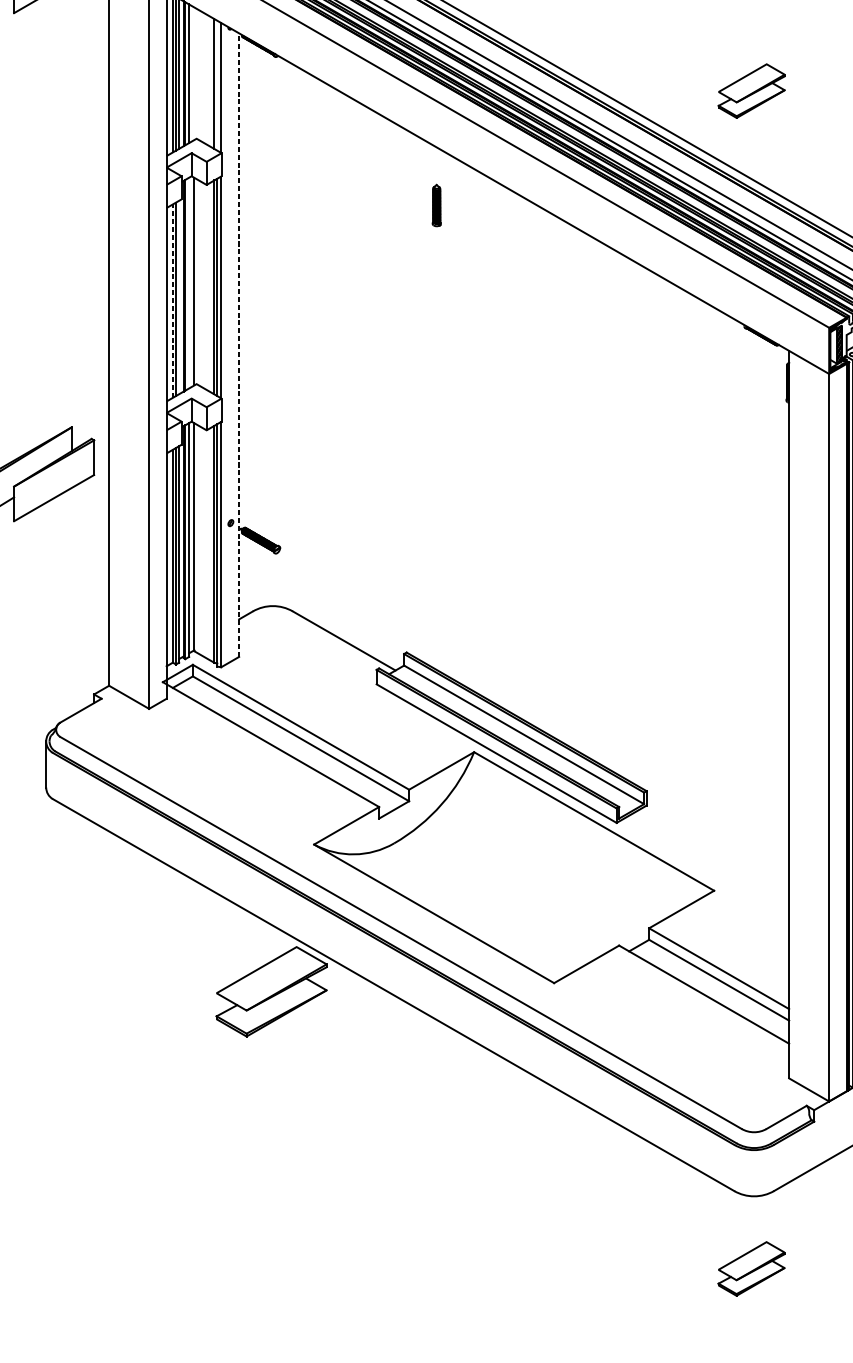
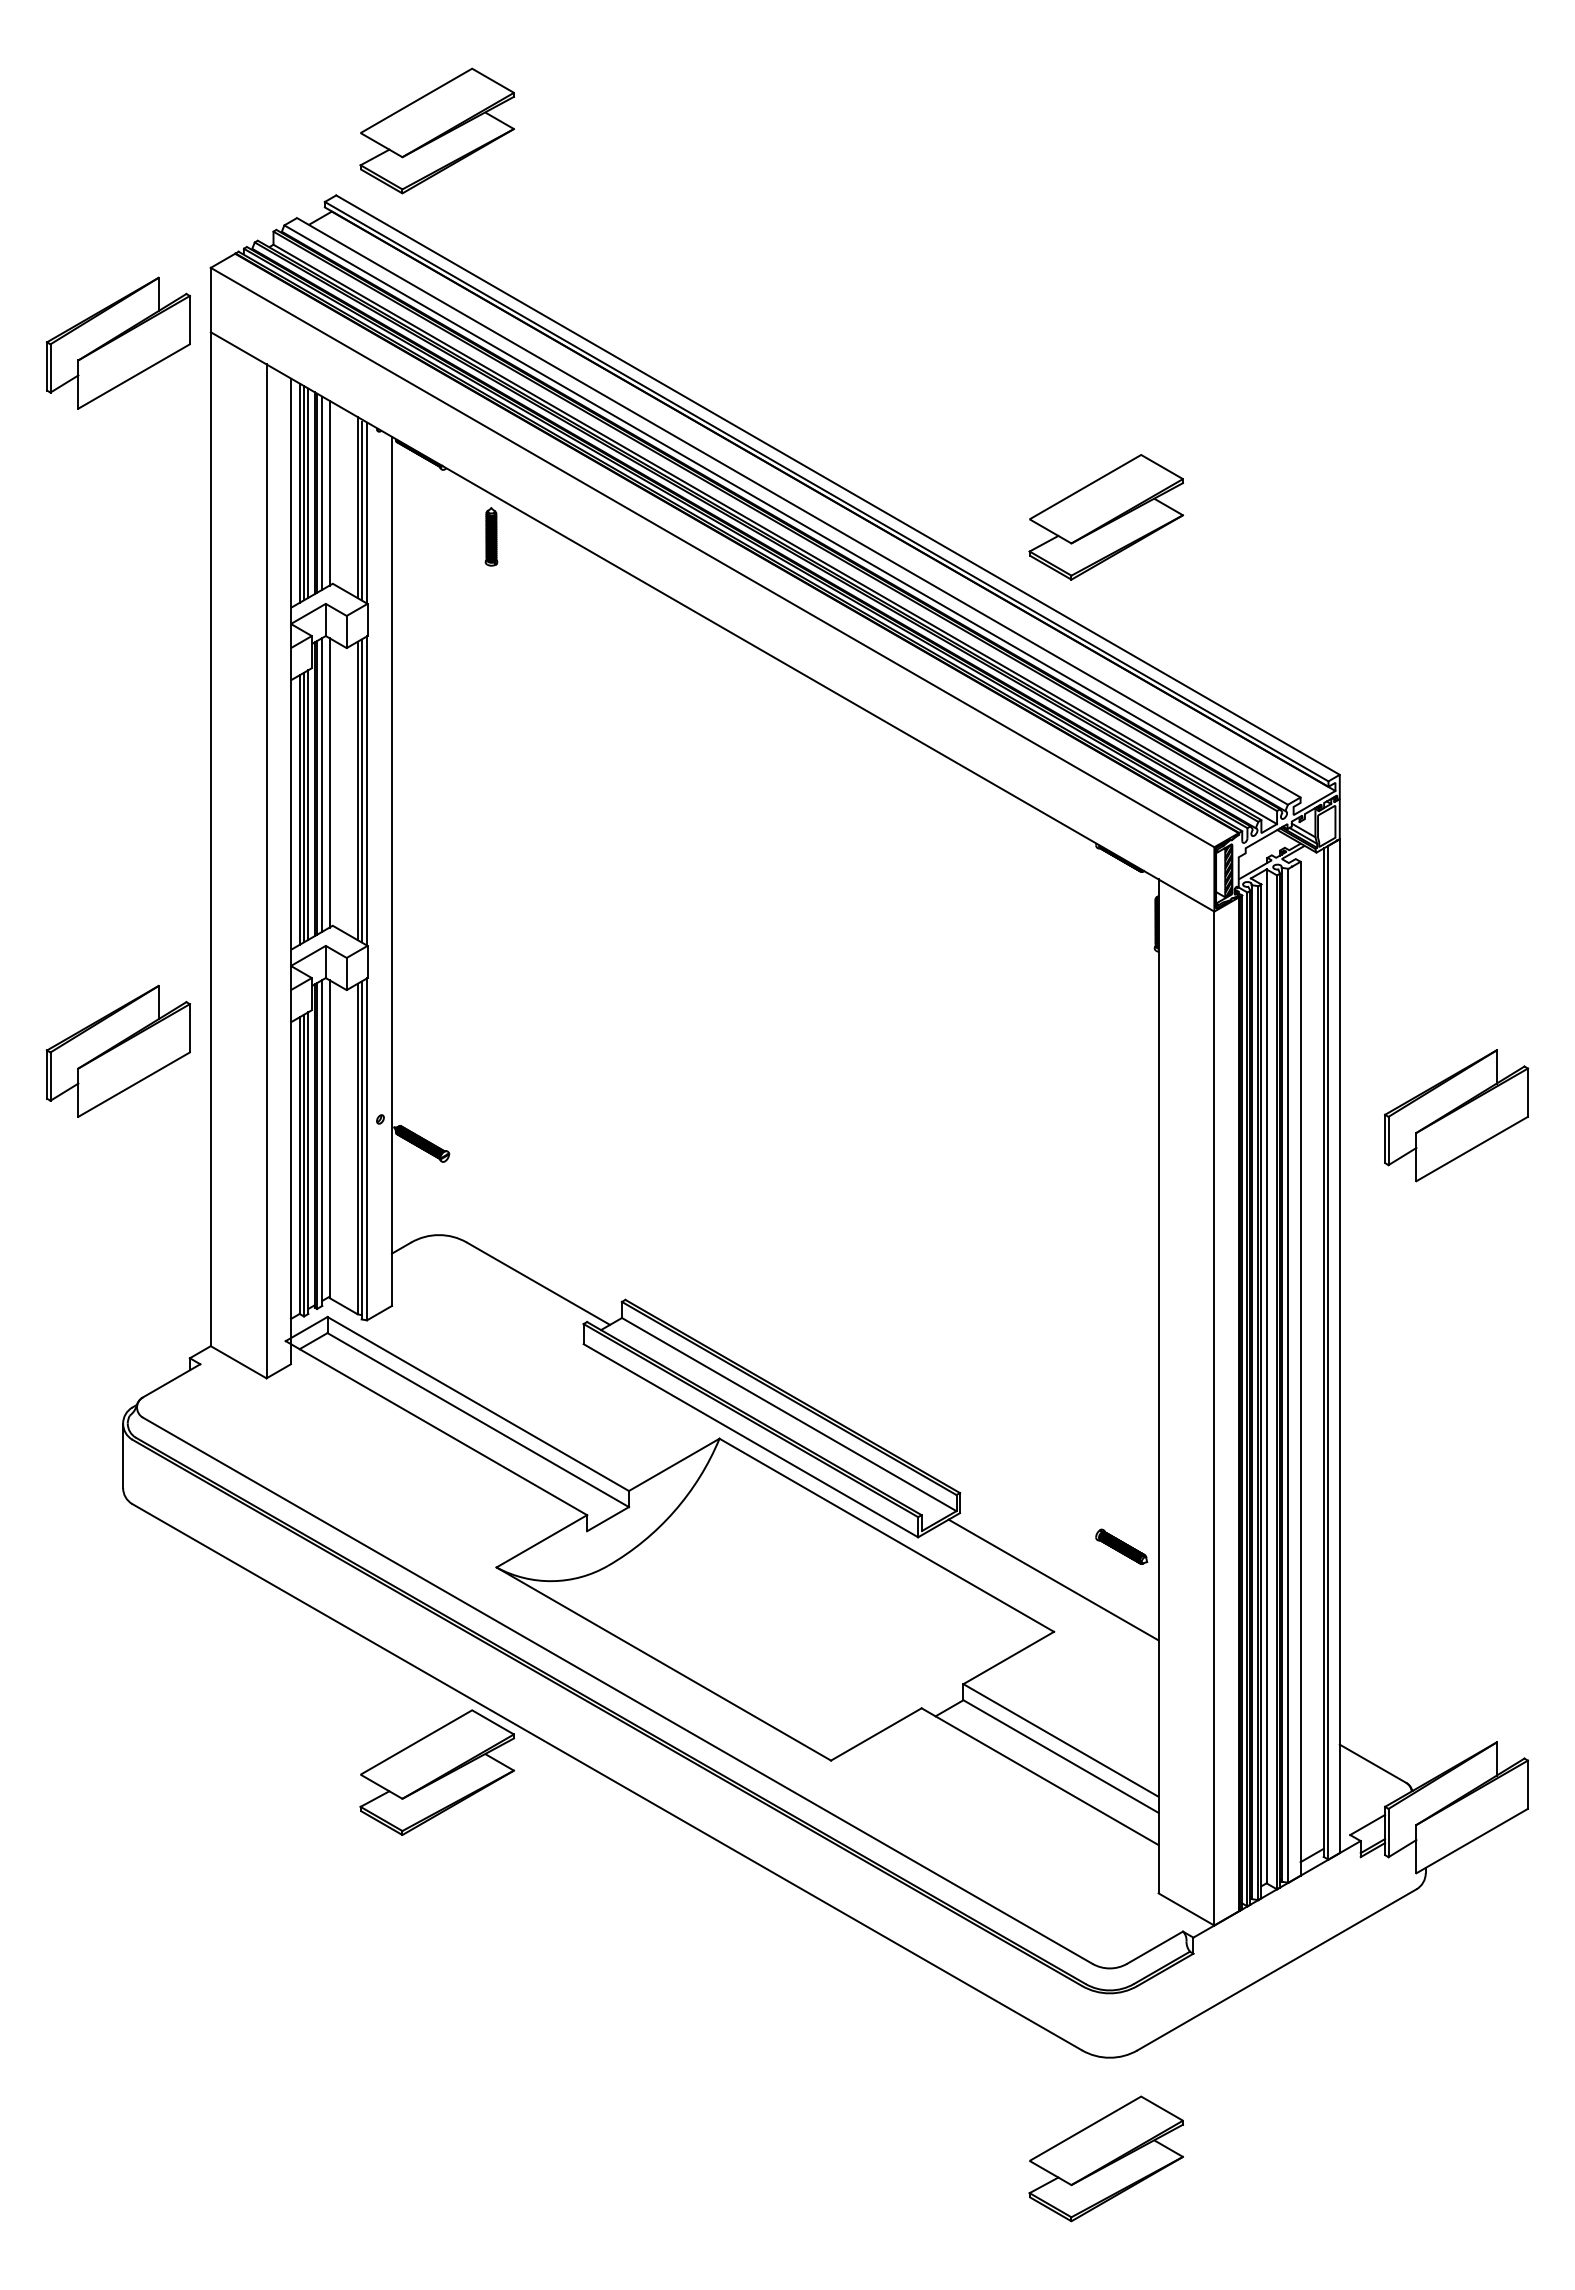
line: (194, 73) -> (329, 492), added
line: (217, 86) -> (361, 511), added
part: (751, 91) -> (1106, 517), size x1.67
part: (436, 205) -> (491, 536), moved
line: (189, 282) -> (322, 784), added
line: (179, 297) -> (308, 804), added
line: (172, 301) -> (299, 810), dashed -> solid
line: (239, 345) -> (392, 871), dashed -> solid
part: (762, 829) -> (1121, 1546), added
line: (713, 853) -> (1053, 1579), added
part: (751, 1268) -> (1105, 2158), size x1.67

